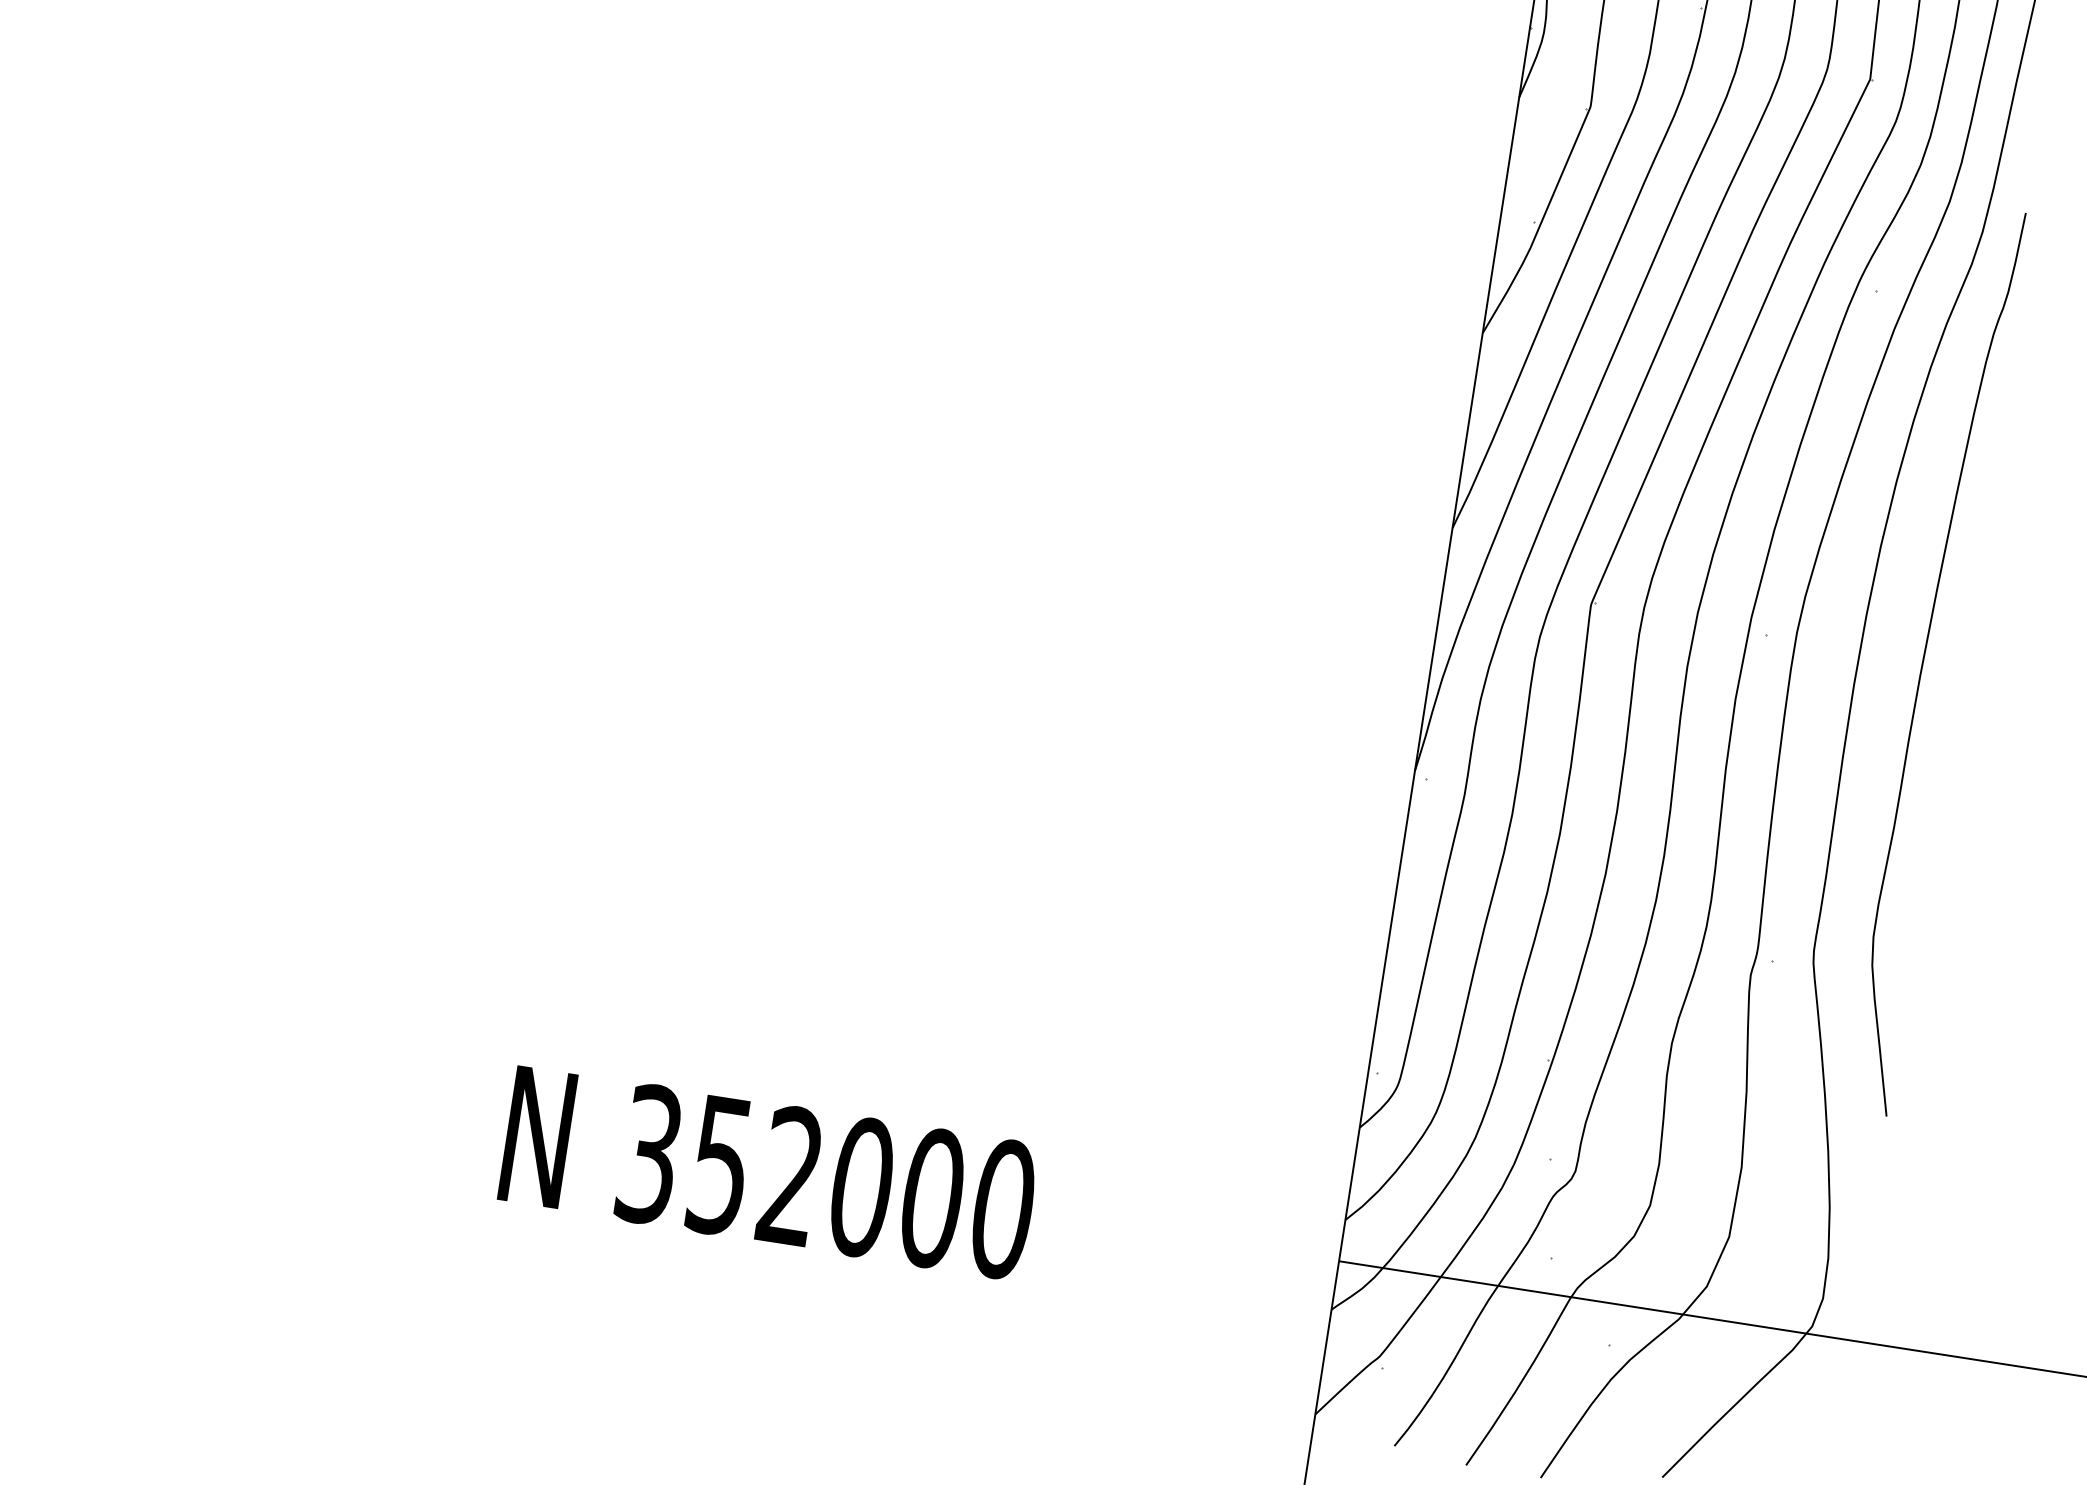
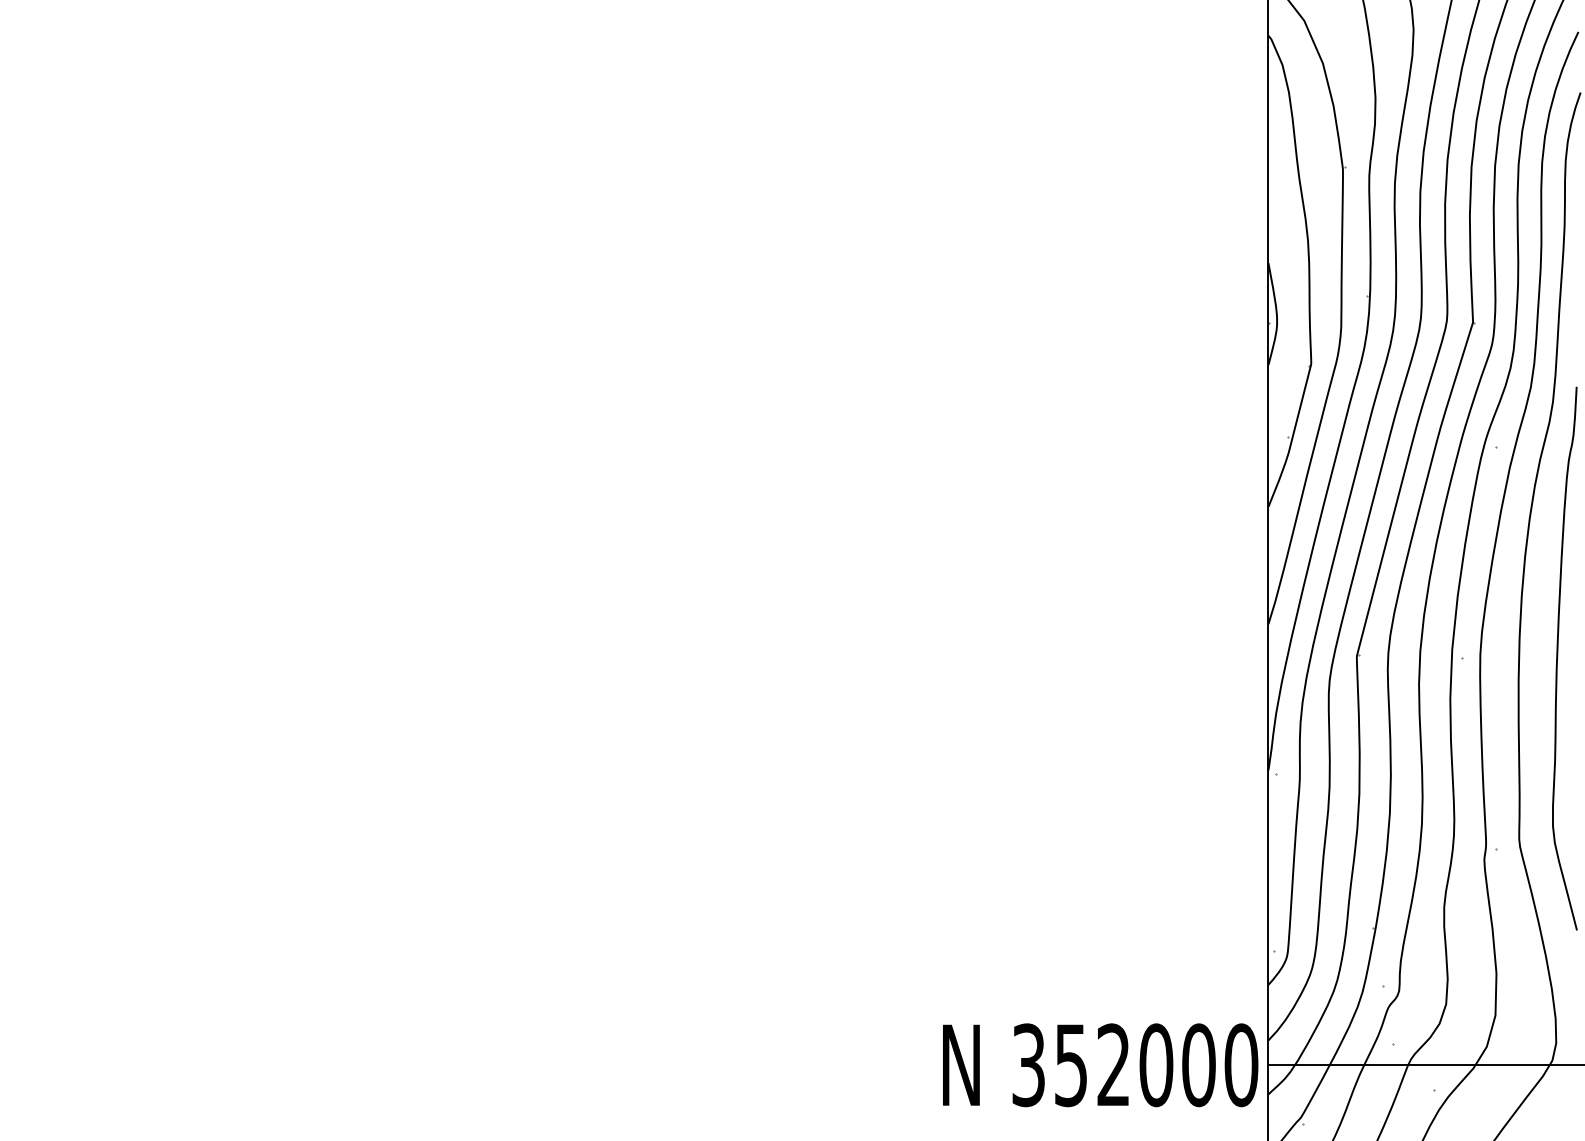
text: (768, 1173) -> (1100, 1065), moved

